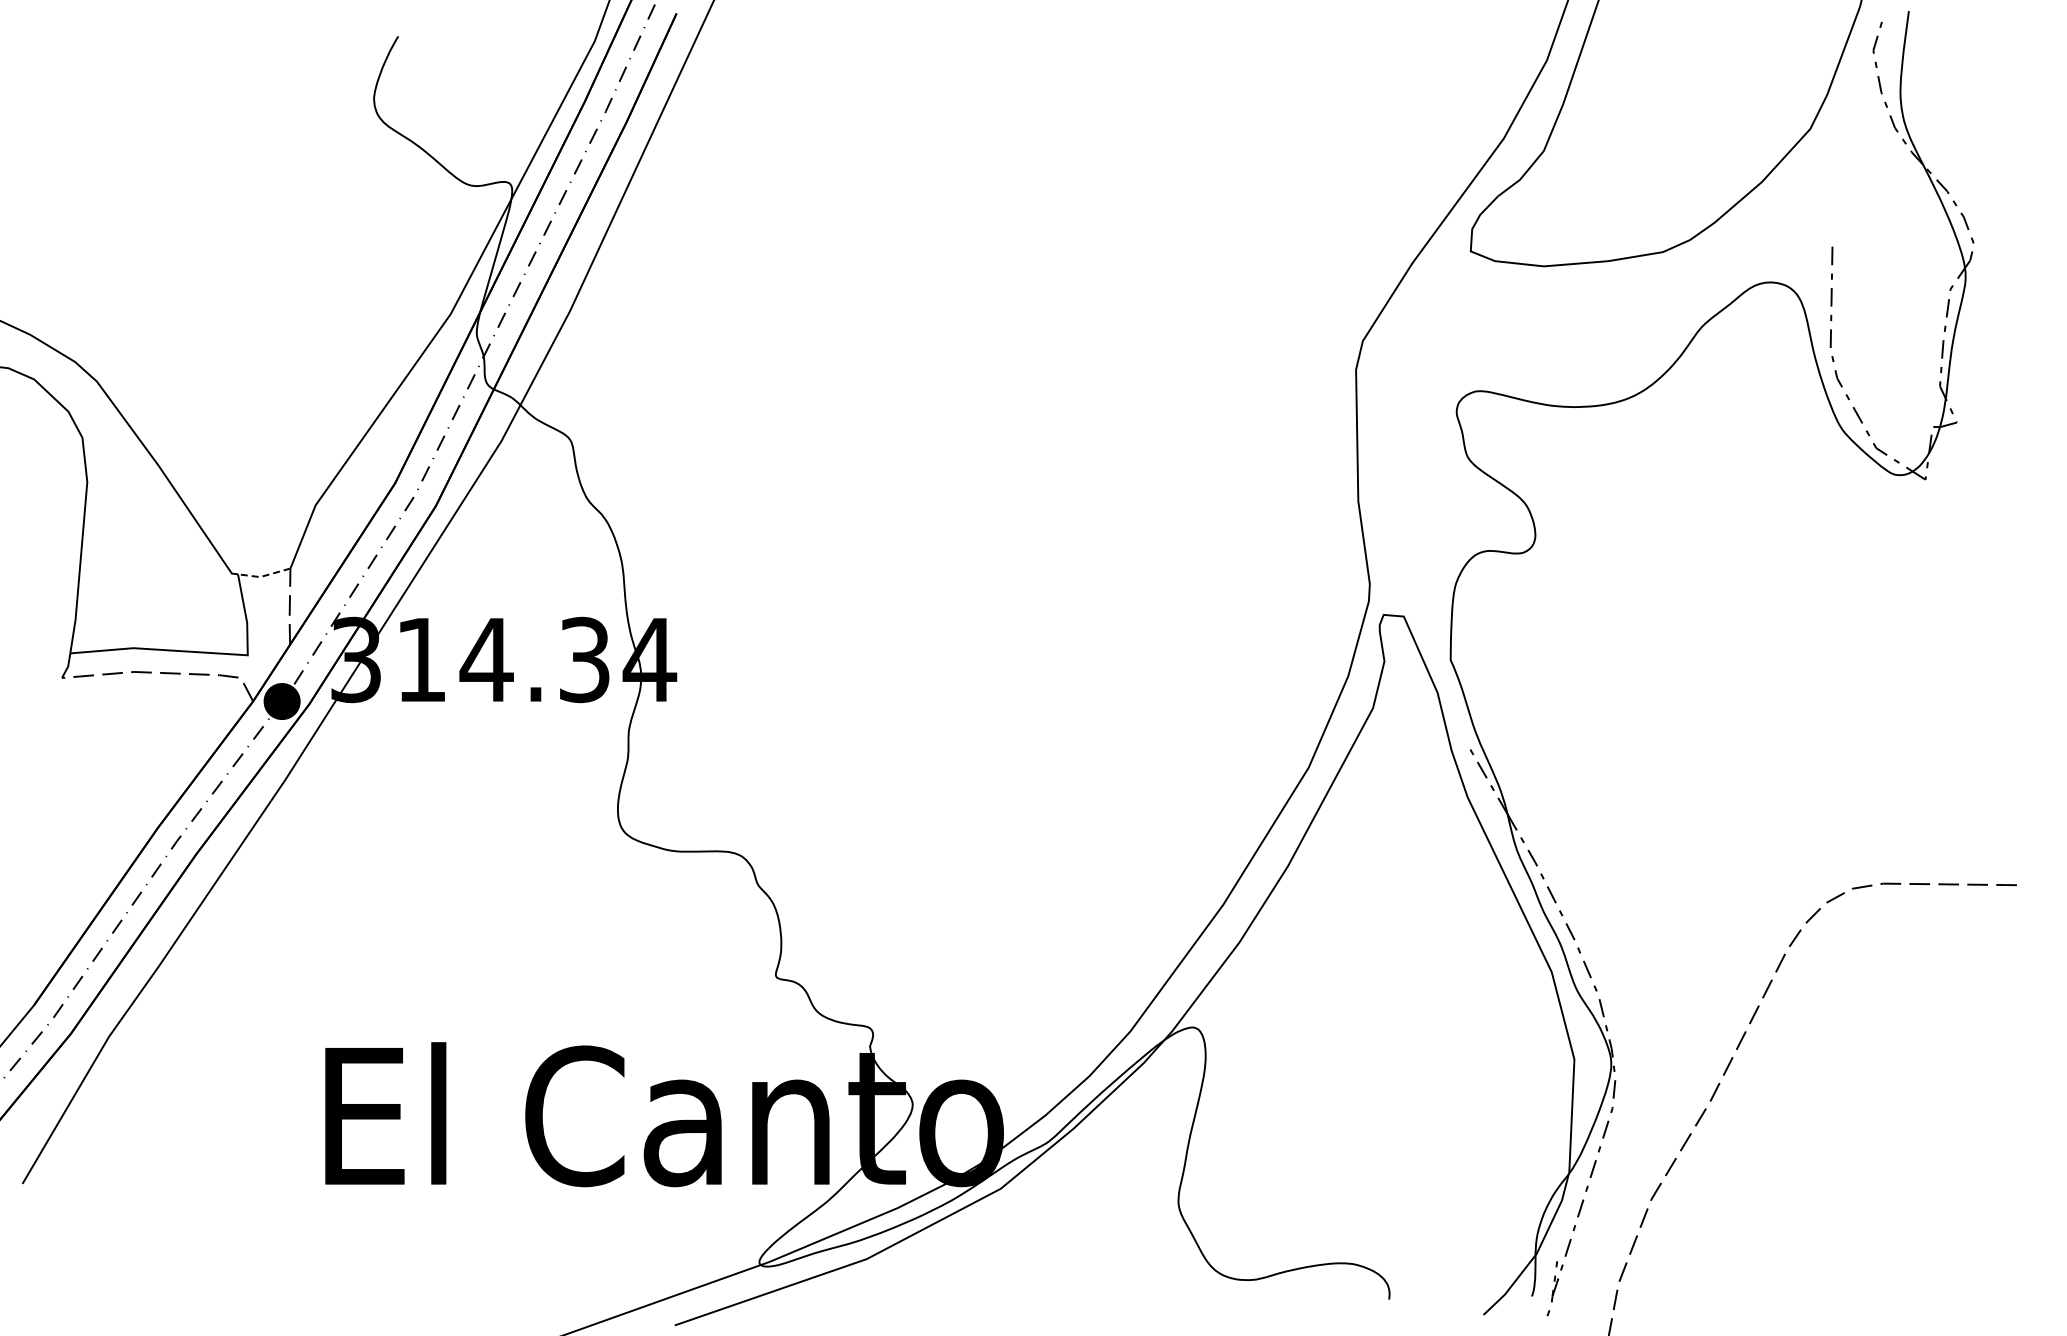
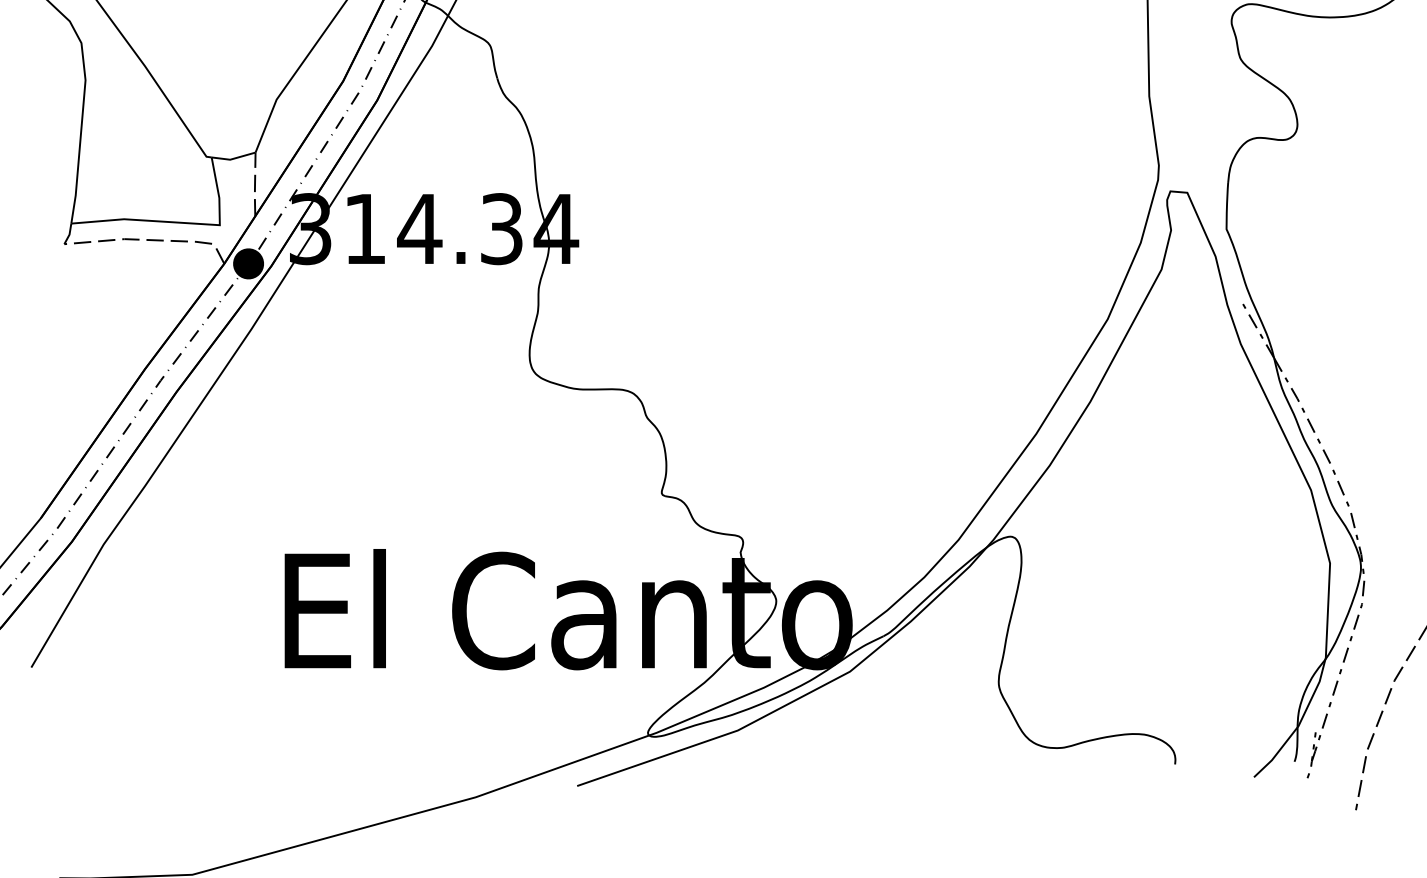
line: (263, 576) -> (233, 159), dashed -> solid

